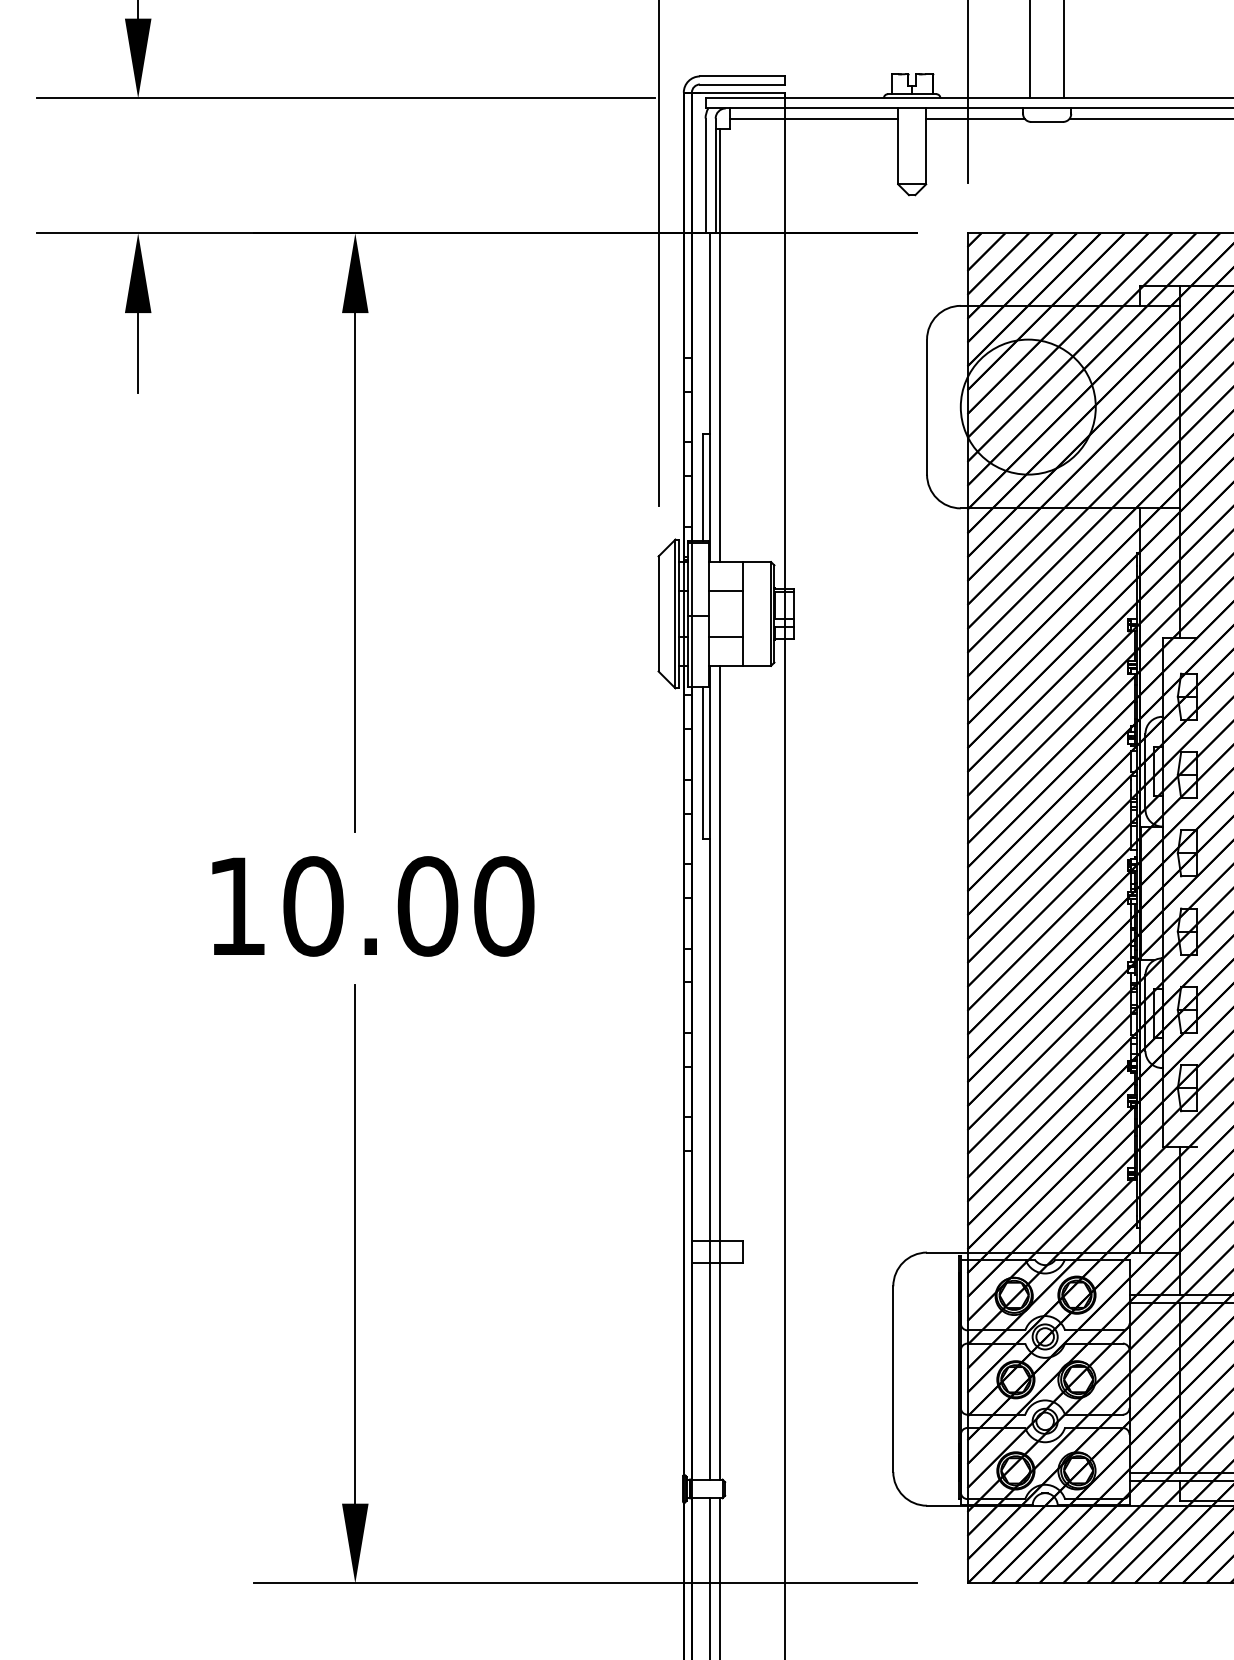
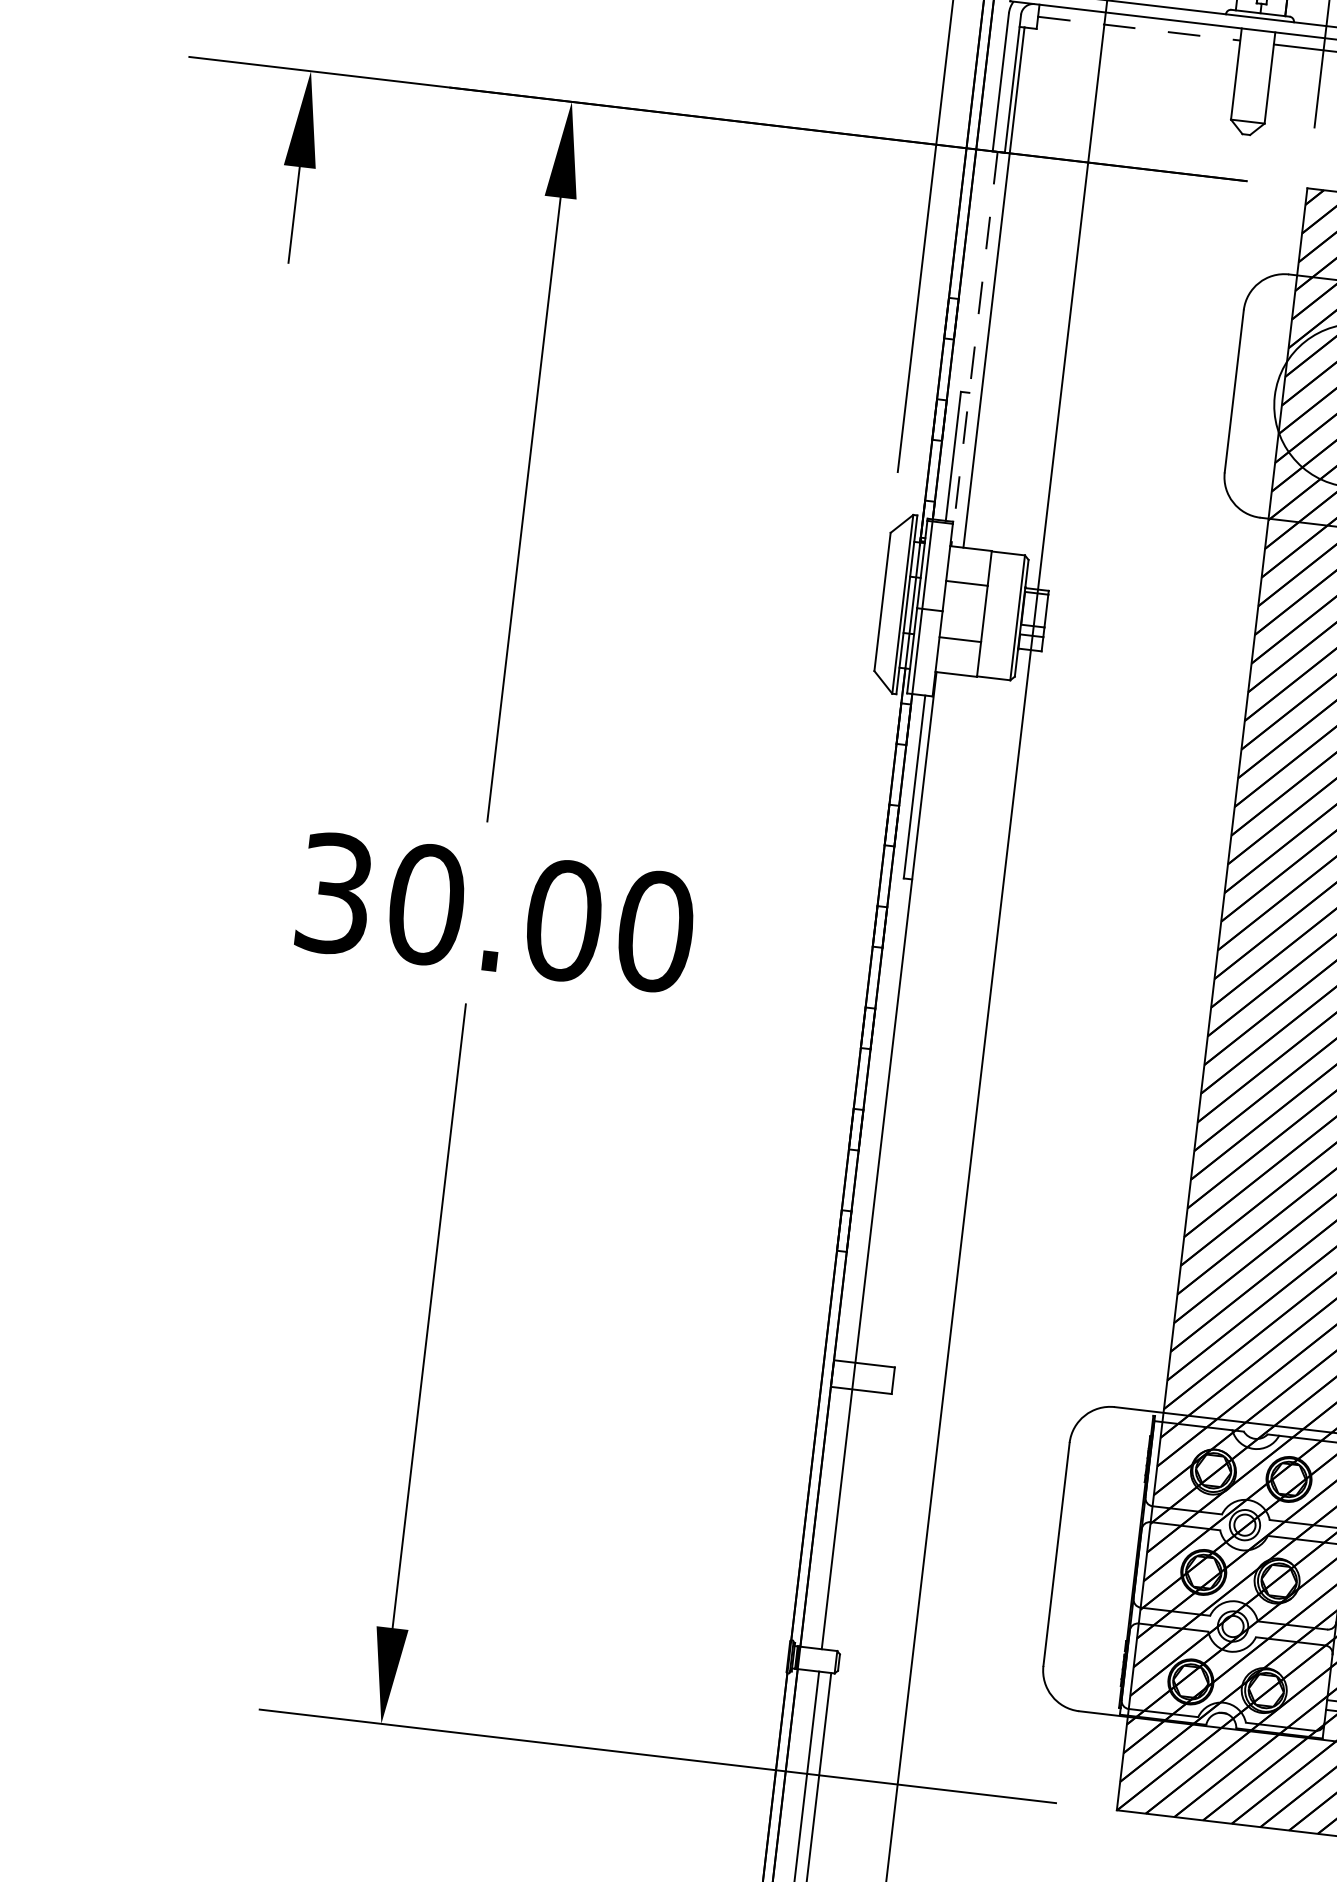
line: (814, 118) -> (1139, 28), solid -> dashed
line: (709, 397) -> (974, 349), solid -> dashed
text: (236, 906) -> (334, 893), 10.00 -> 30.00
line: (719, 1072) -> (891, 1161), removed

